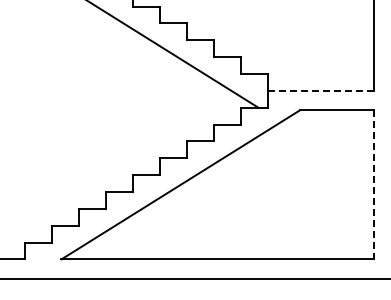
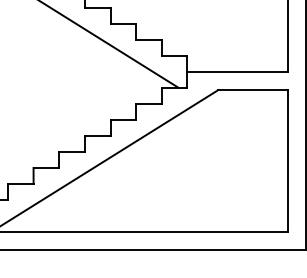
line: (320, 90) -> (237, 71), dashed -> solid
line: (373, 184) -> (287, 160), dashed -> solid

